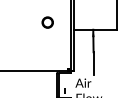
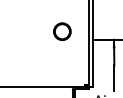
circle: (47, 22) -> (61, 31), size x1.4

